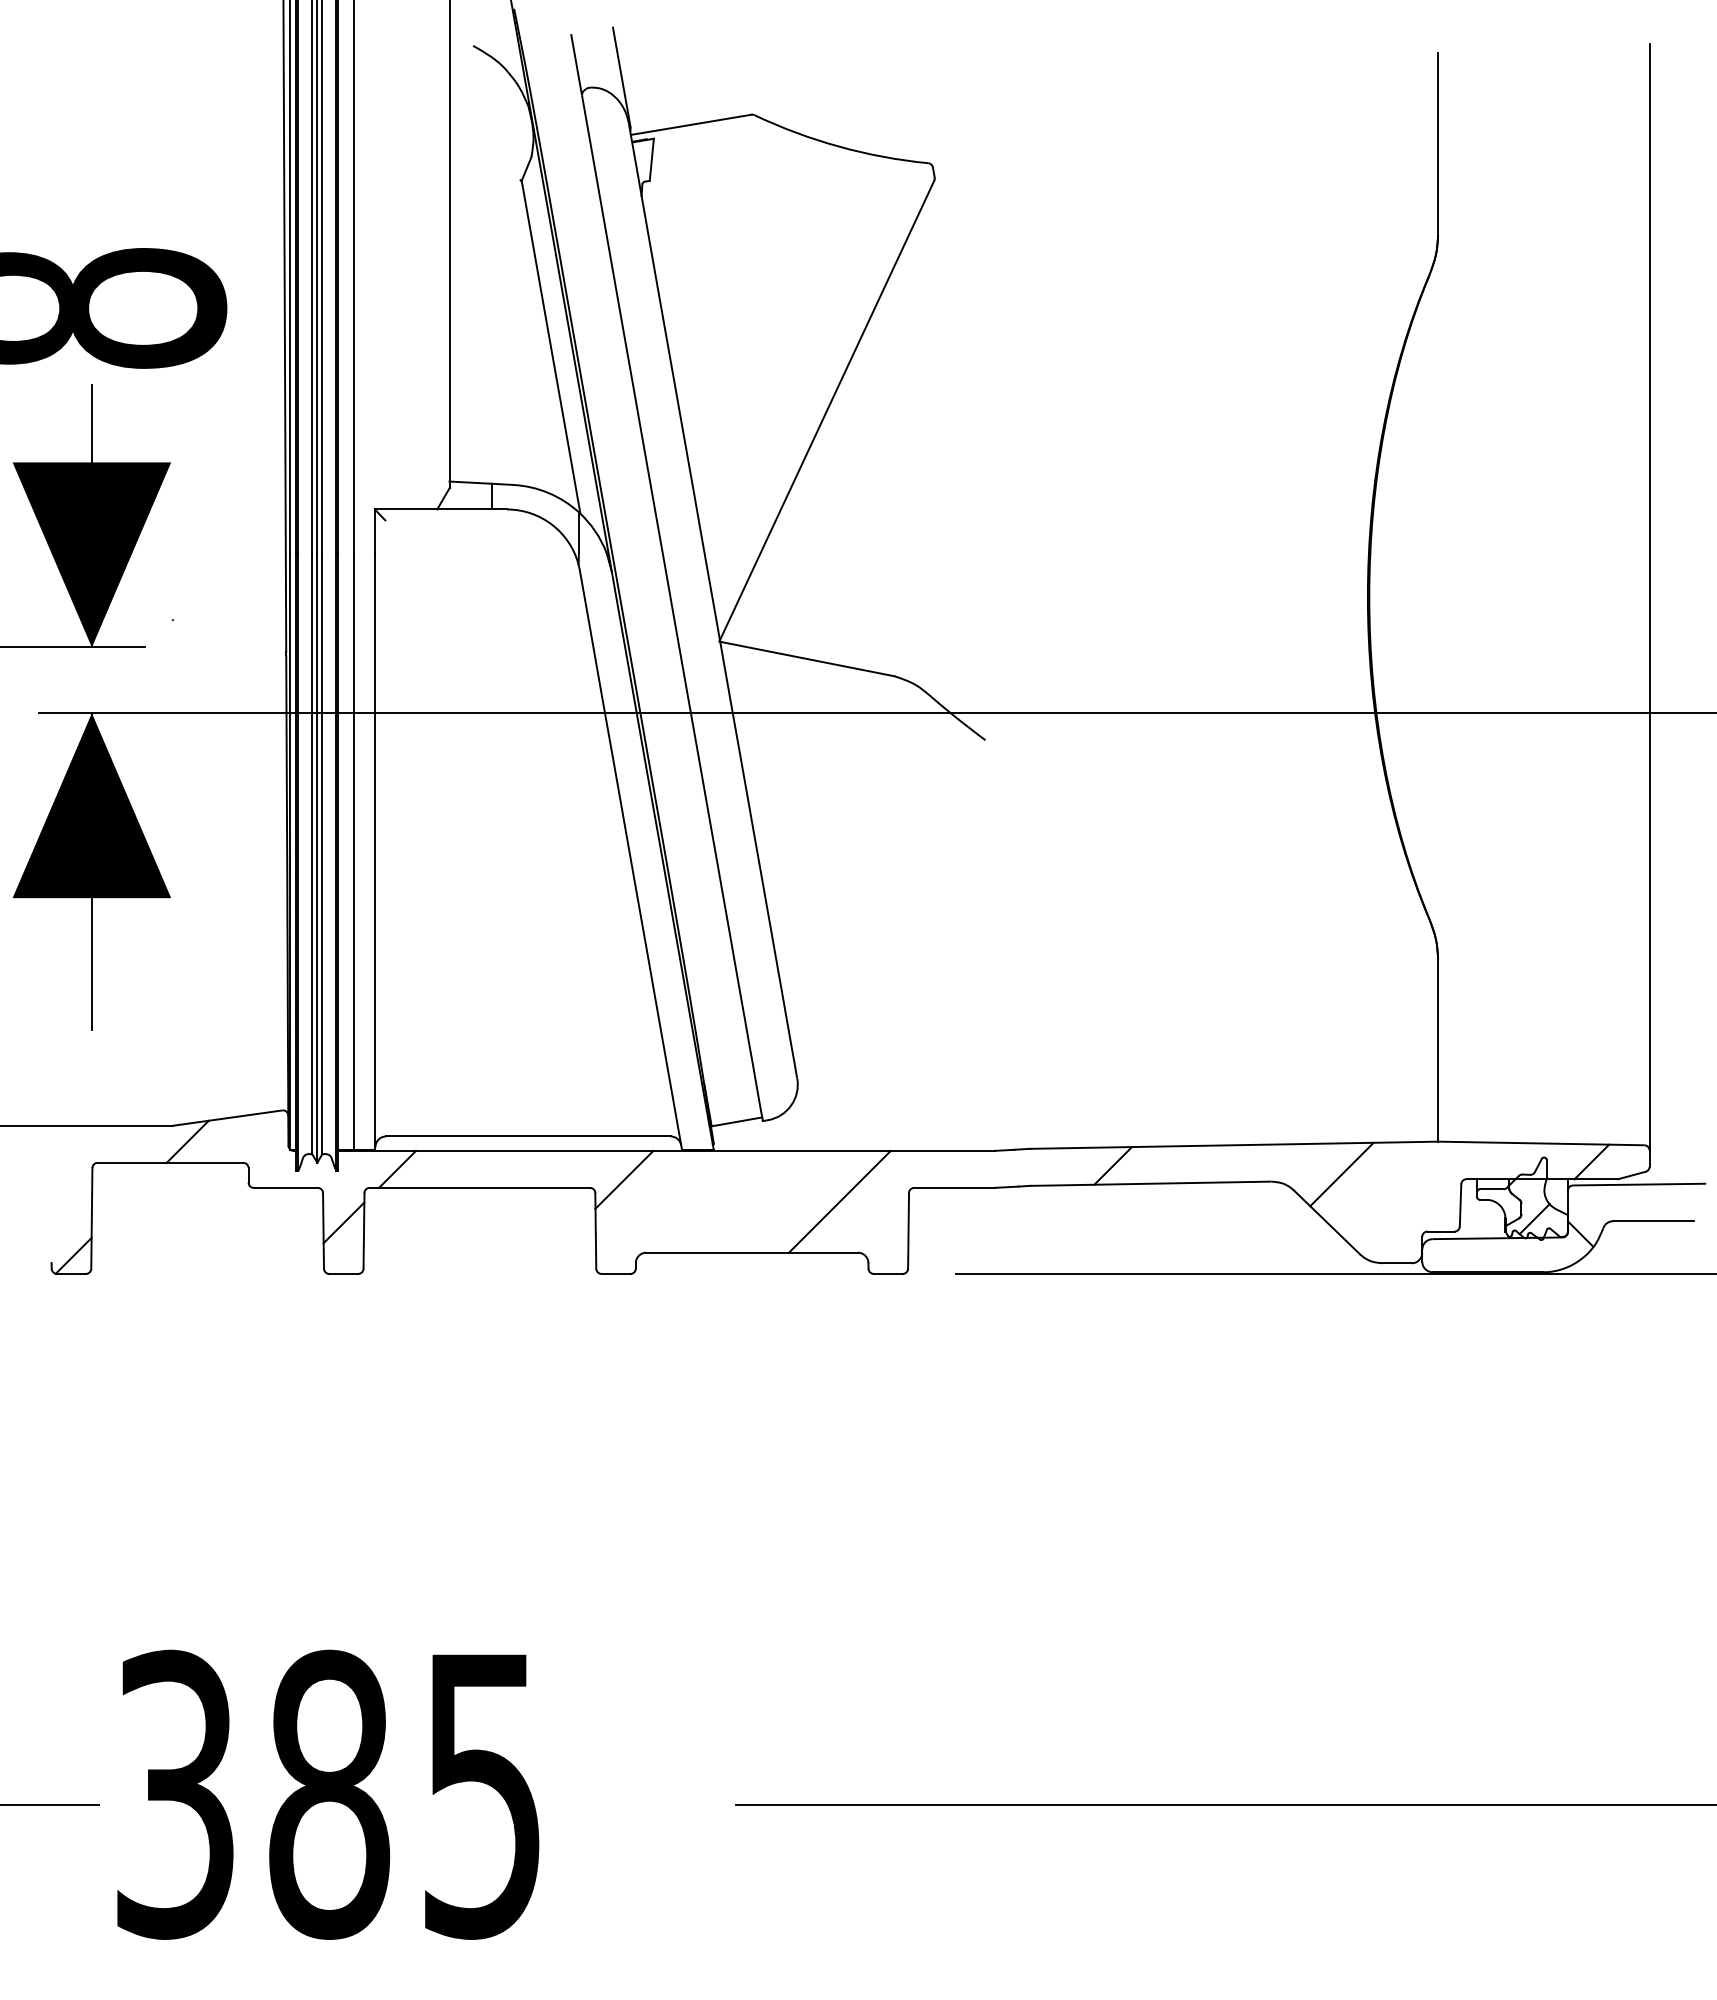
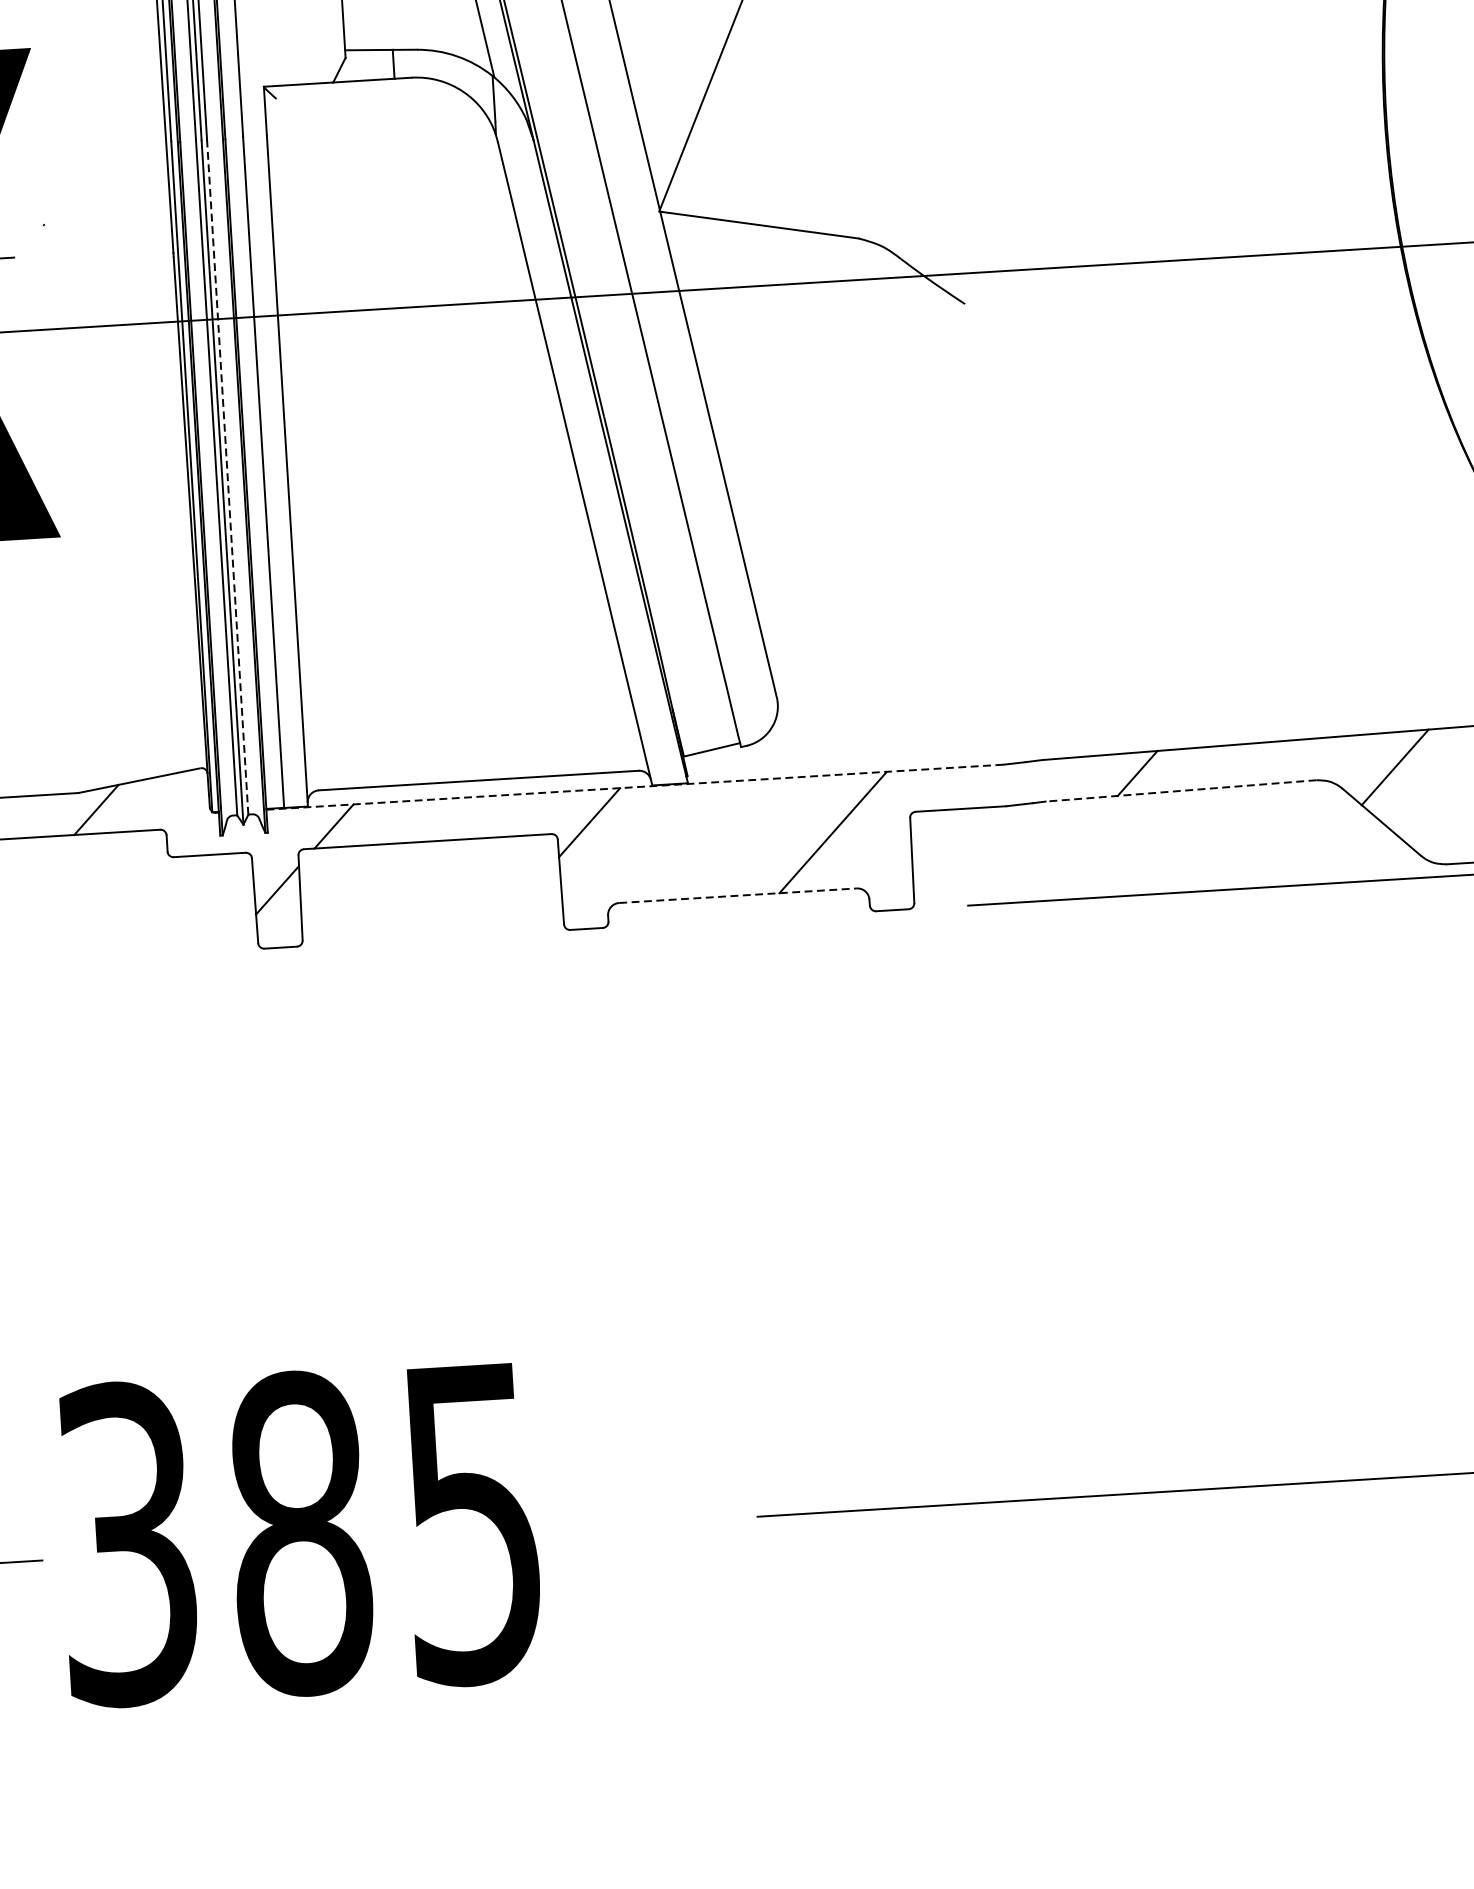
line: (322, 853) -> (228, 476), solid -> dashed
line: (667, 1150) -> (635, 786), solid -> dashed
line: (1150, 1183) -> (1180, 790), solid -> dashed
line: (752, 1252) -> (738, 895), solid -> dashed

